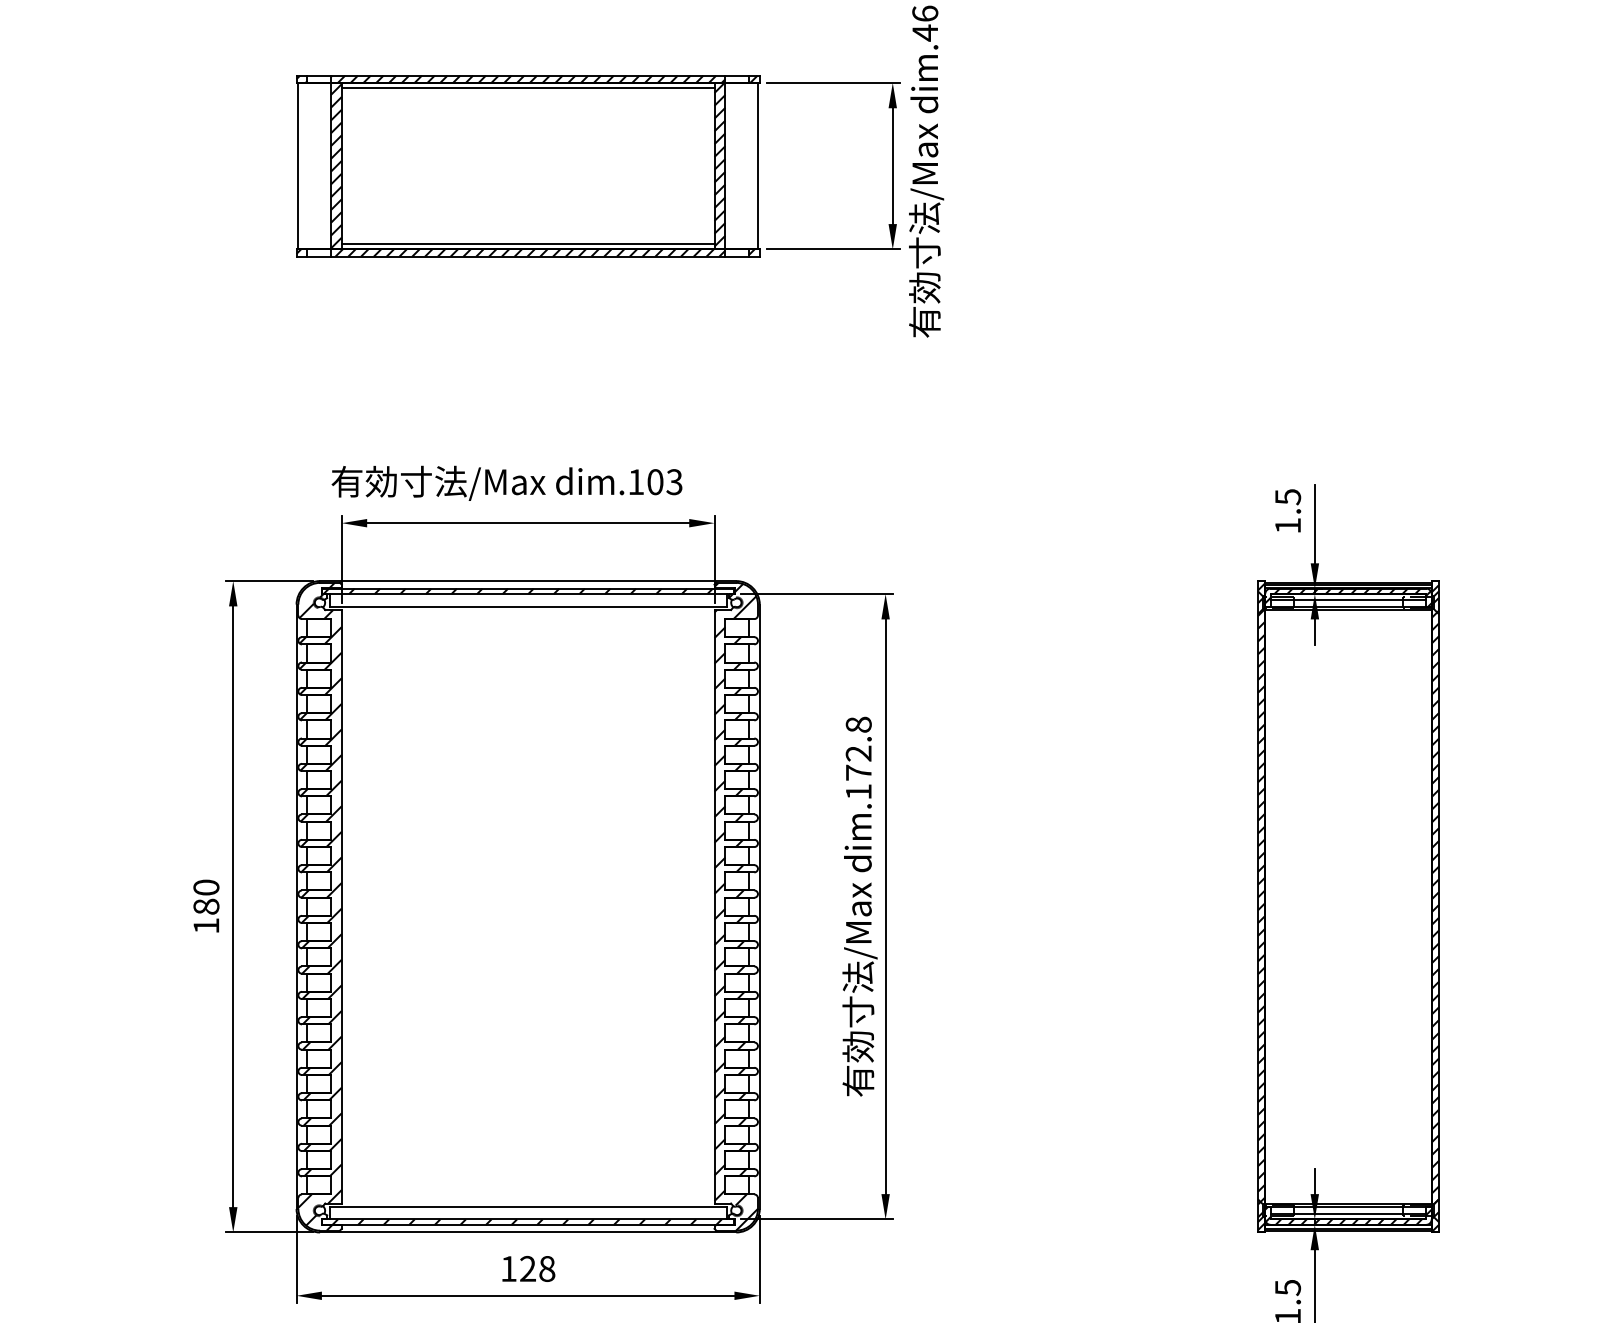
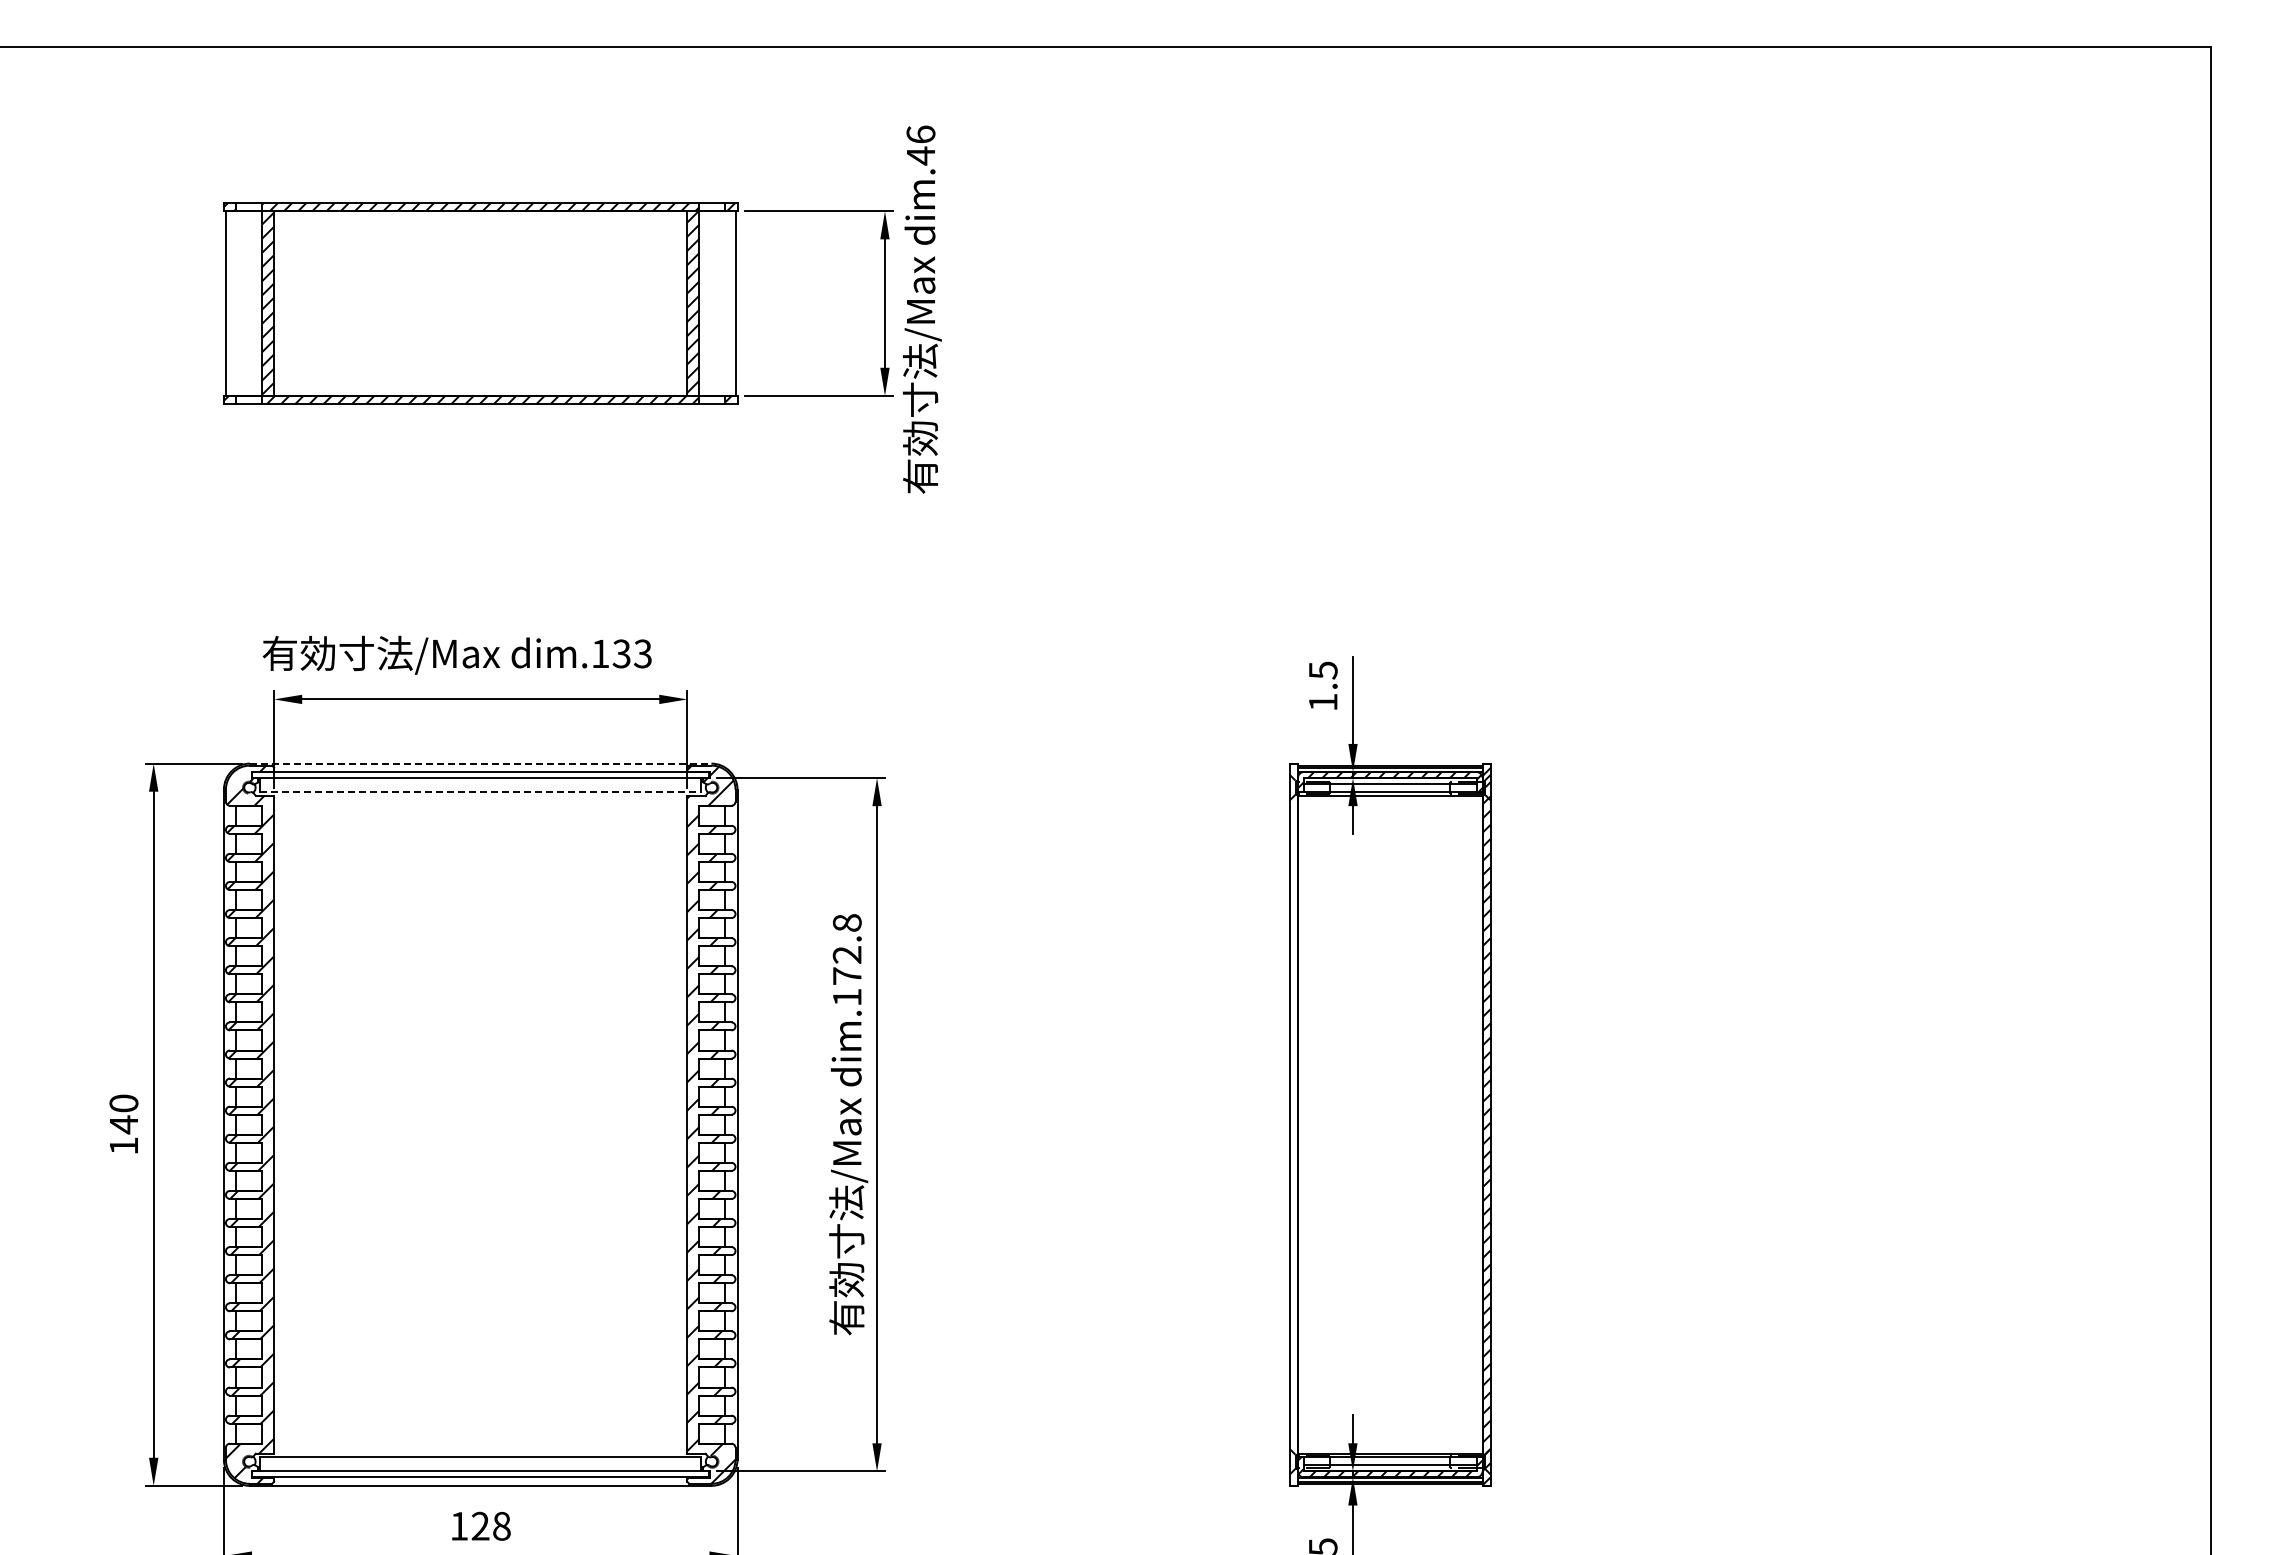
line: (527, 88) -> (480, 217), removed
line: (527, 243) -> (480, 389), removed
text: (655, 481) -> (621, 653), dim.103 -> dim.133
line: (527, 580) -> (480, 763), solid -> dashed
hatch: (528, 591) -> (481, 775), removed
line: (528, 607) -> (481, 792), solid -> dashed
text: (206, 906) -> (123, 1124), 180 -> 140
hatch: (1261, 906) -> (1293, 1124), removed
hatch: (527, 1222) -> (479, 1474), removed

